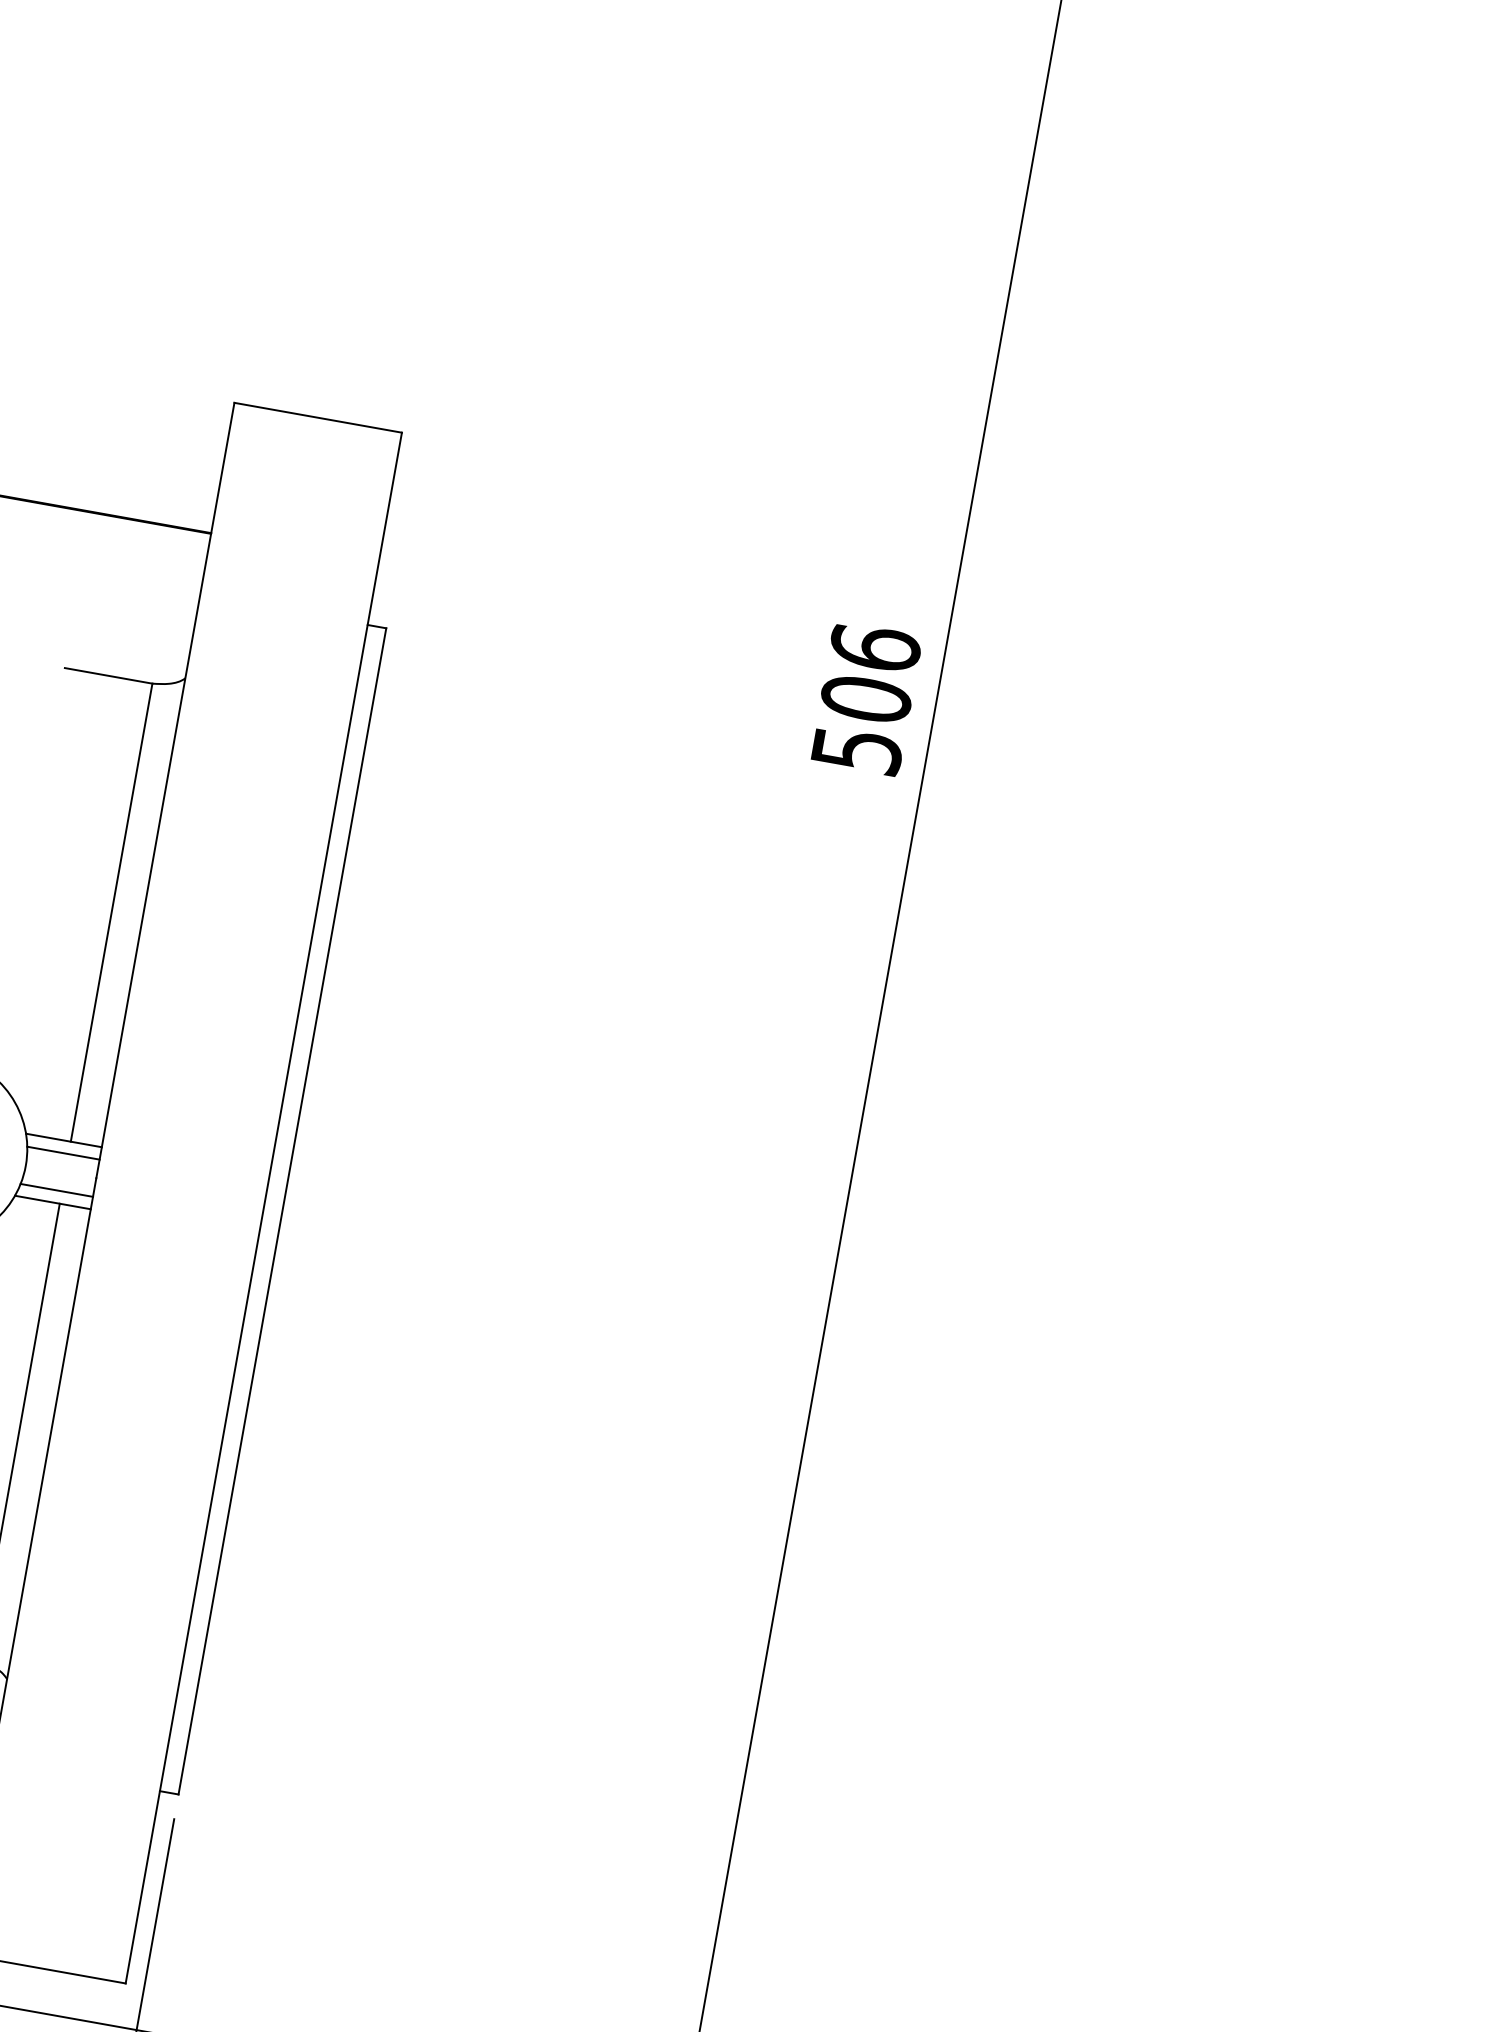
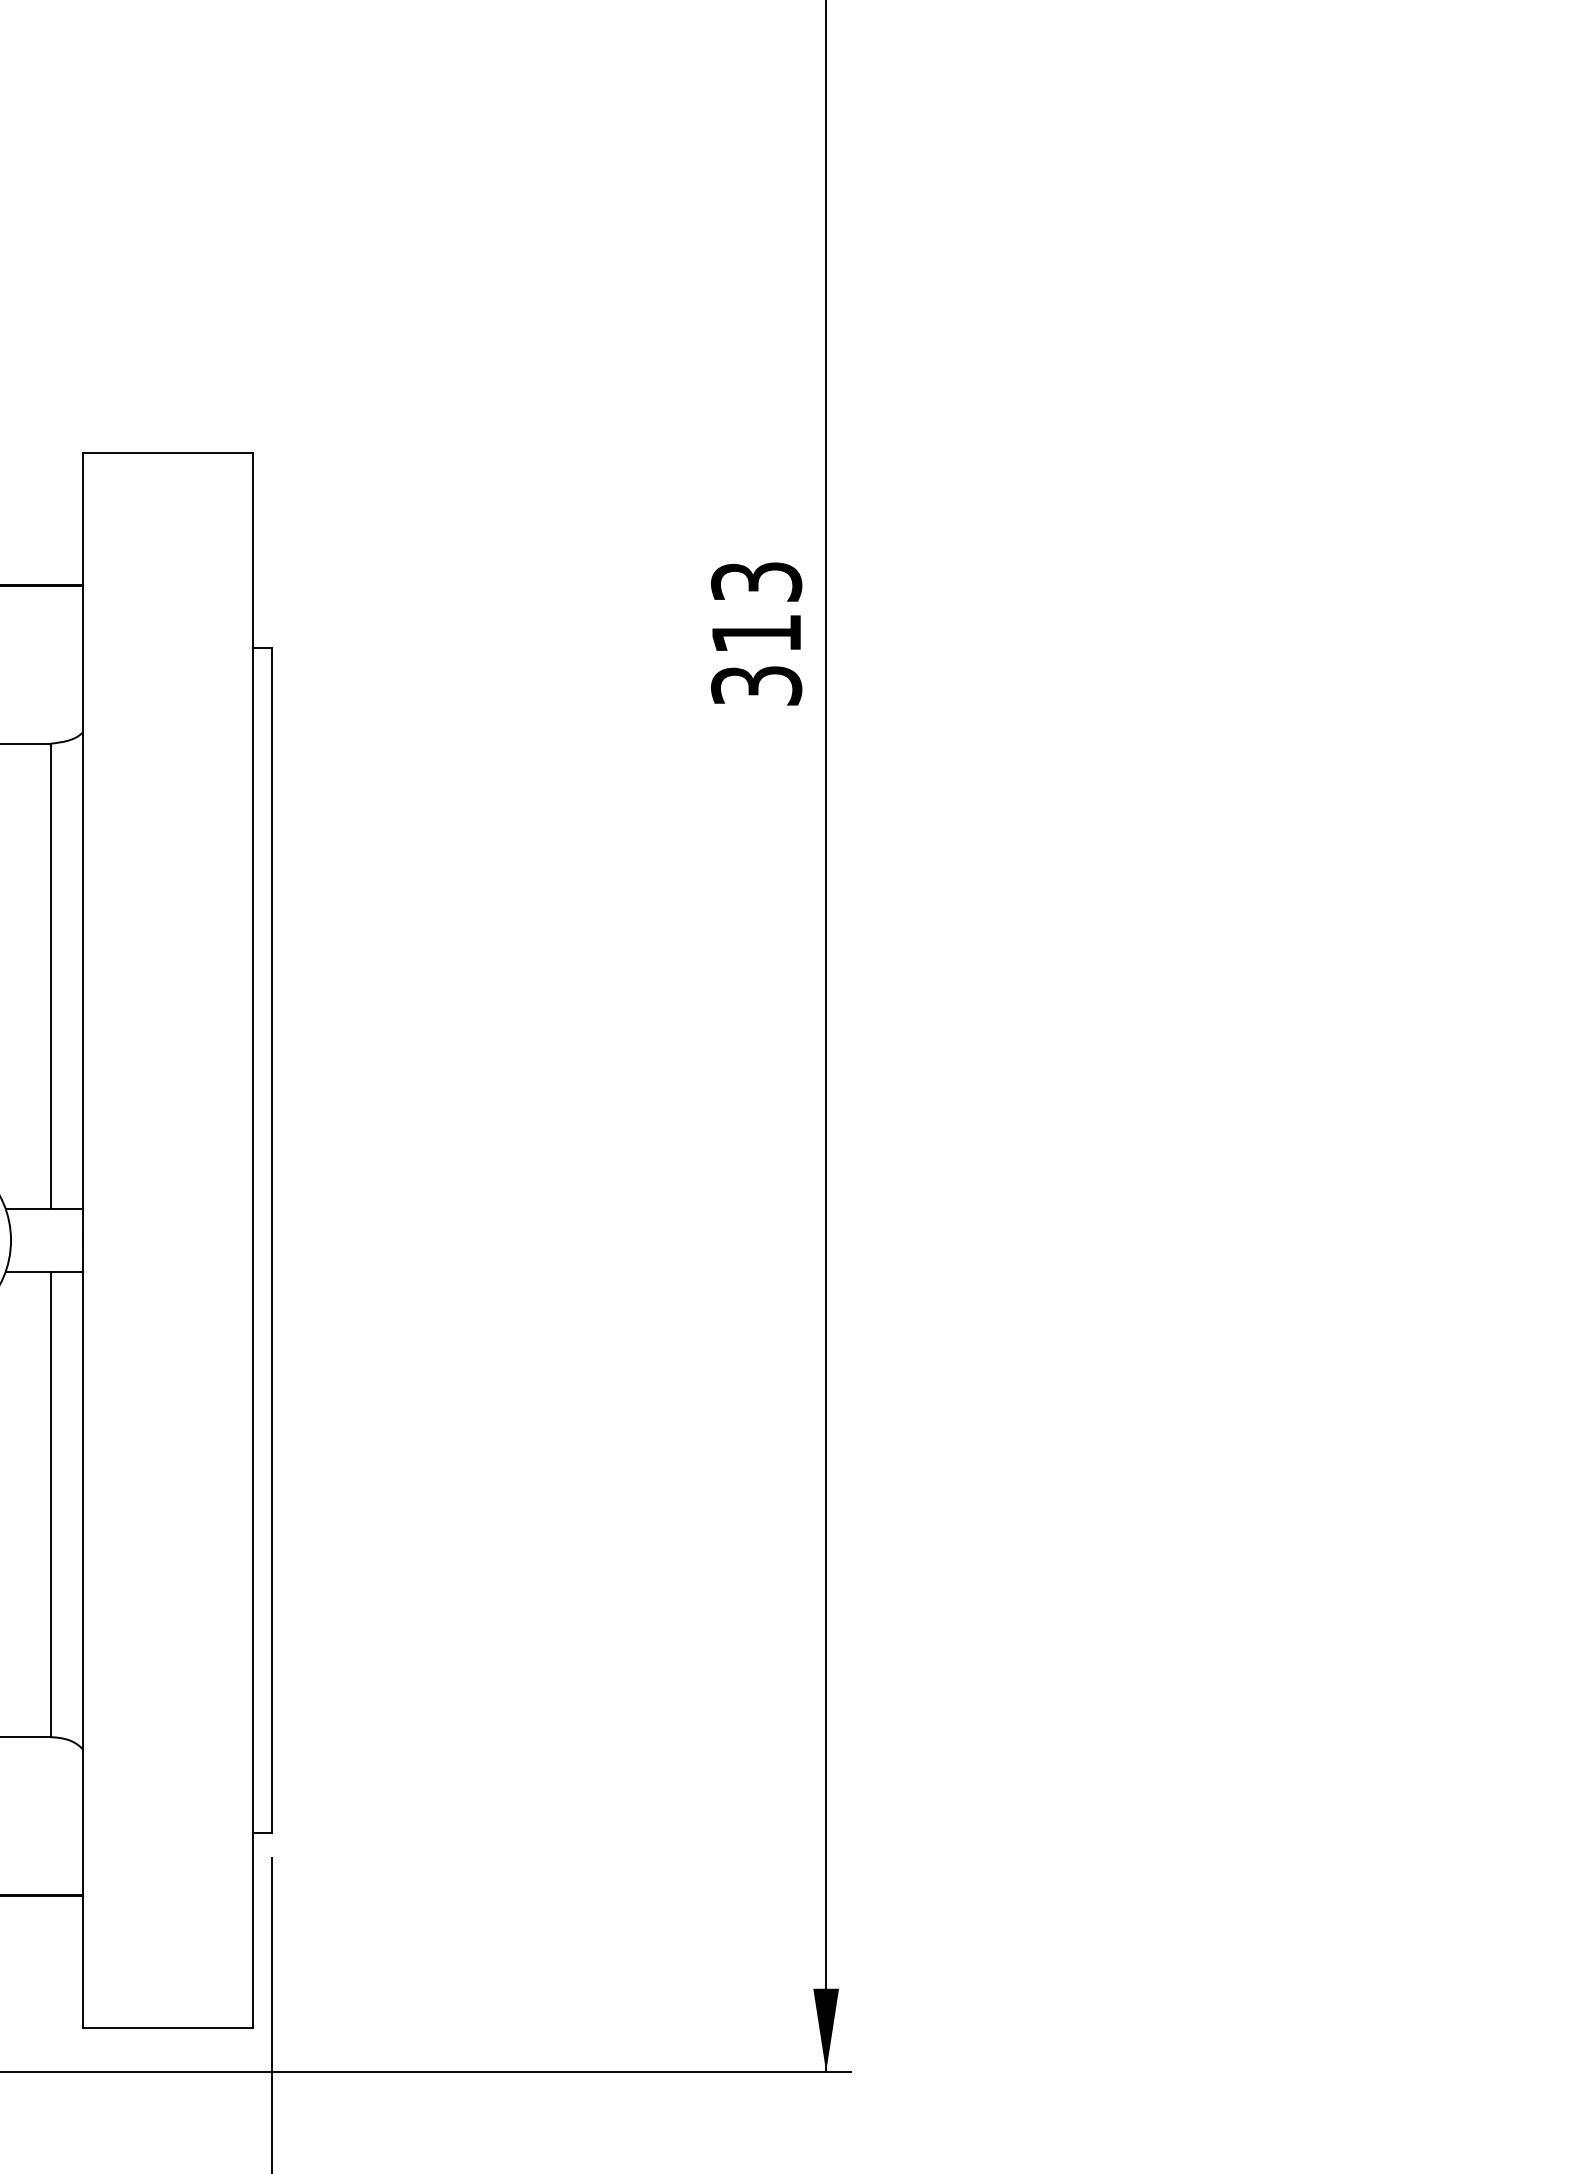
text: (866, 698) -> (756, 633), 506 -> 313
line: (63, 1153) -> (45, 1221), removed
line: (56, 1190) -> (45, 1259), removed

